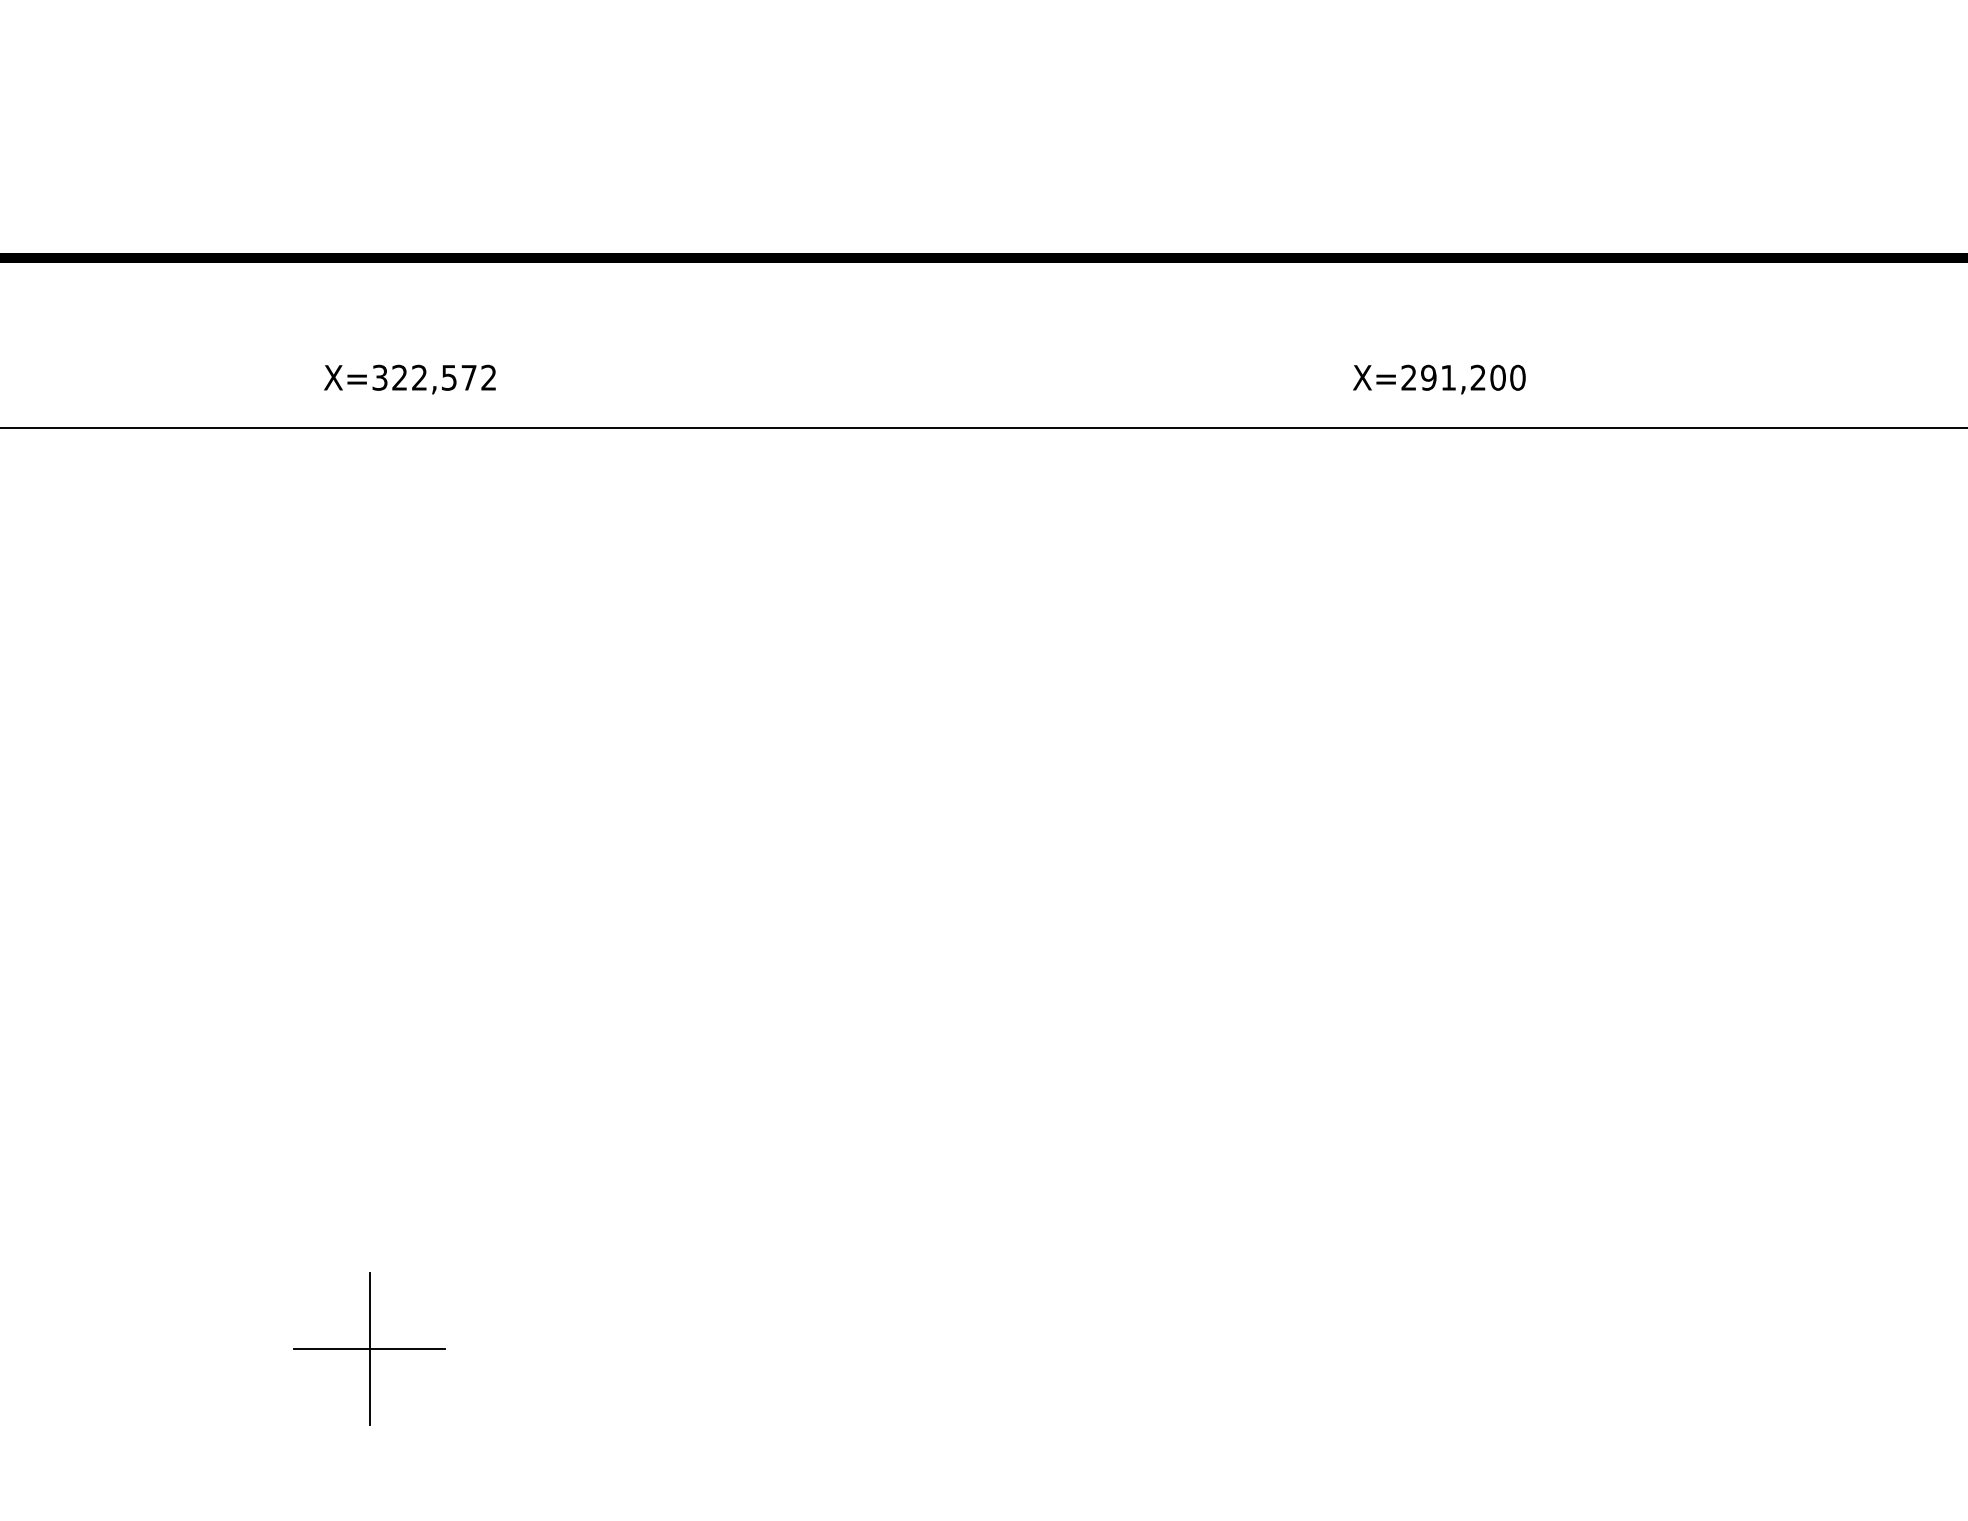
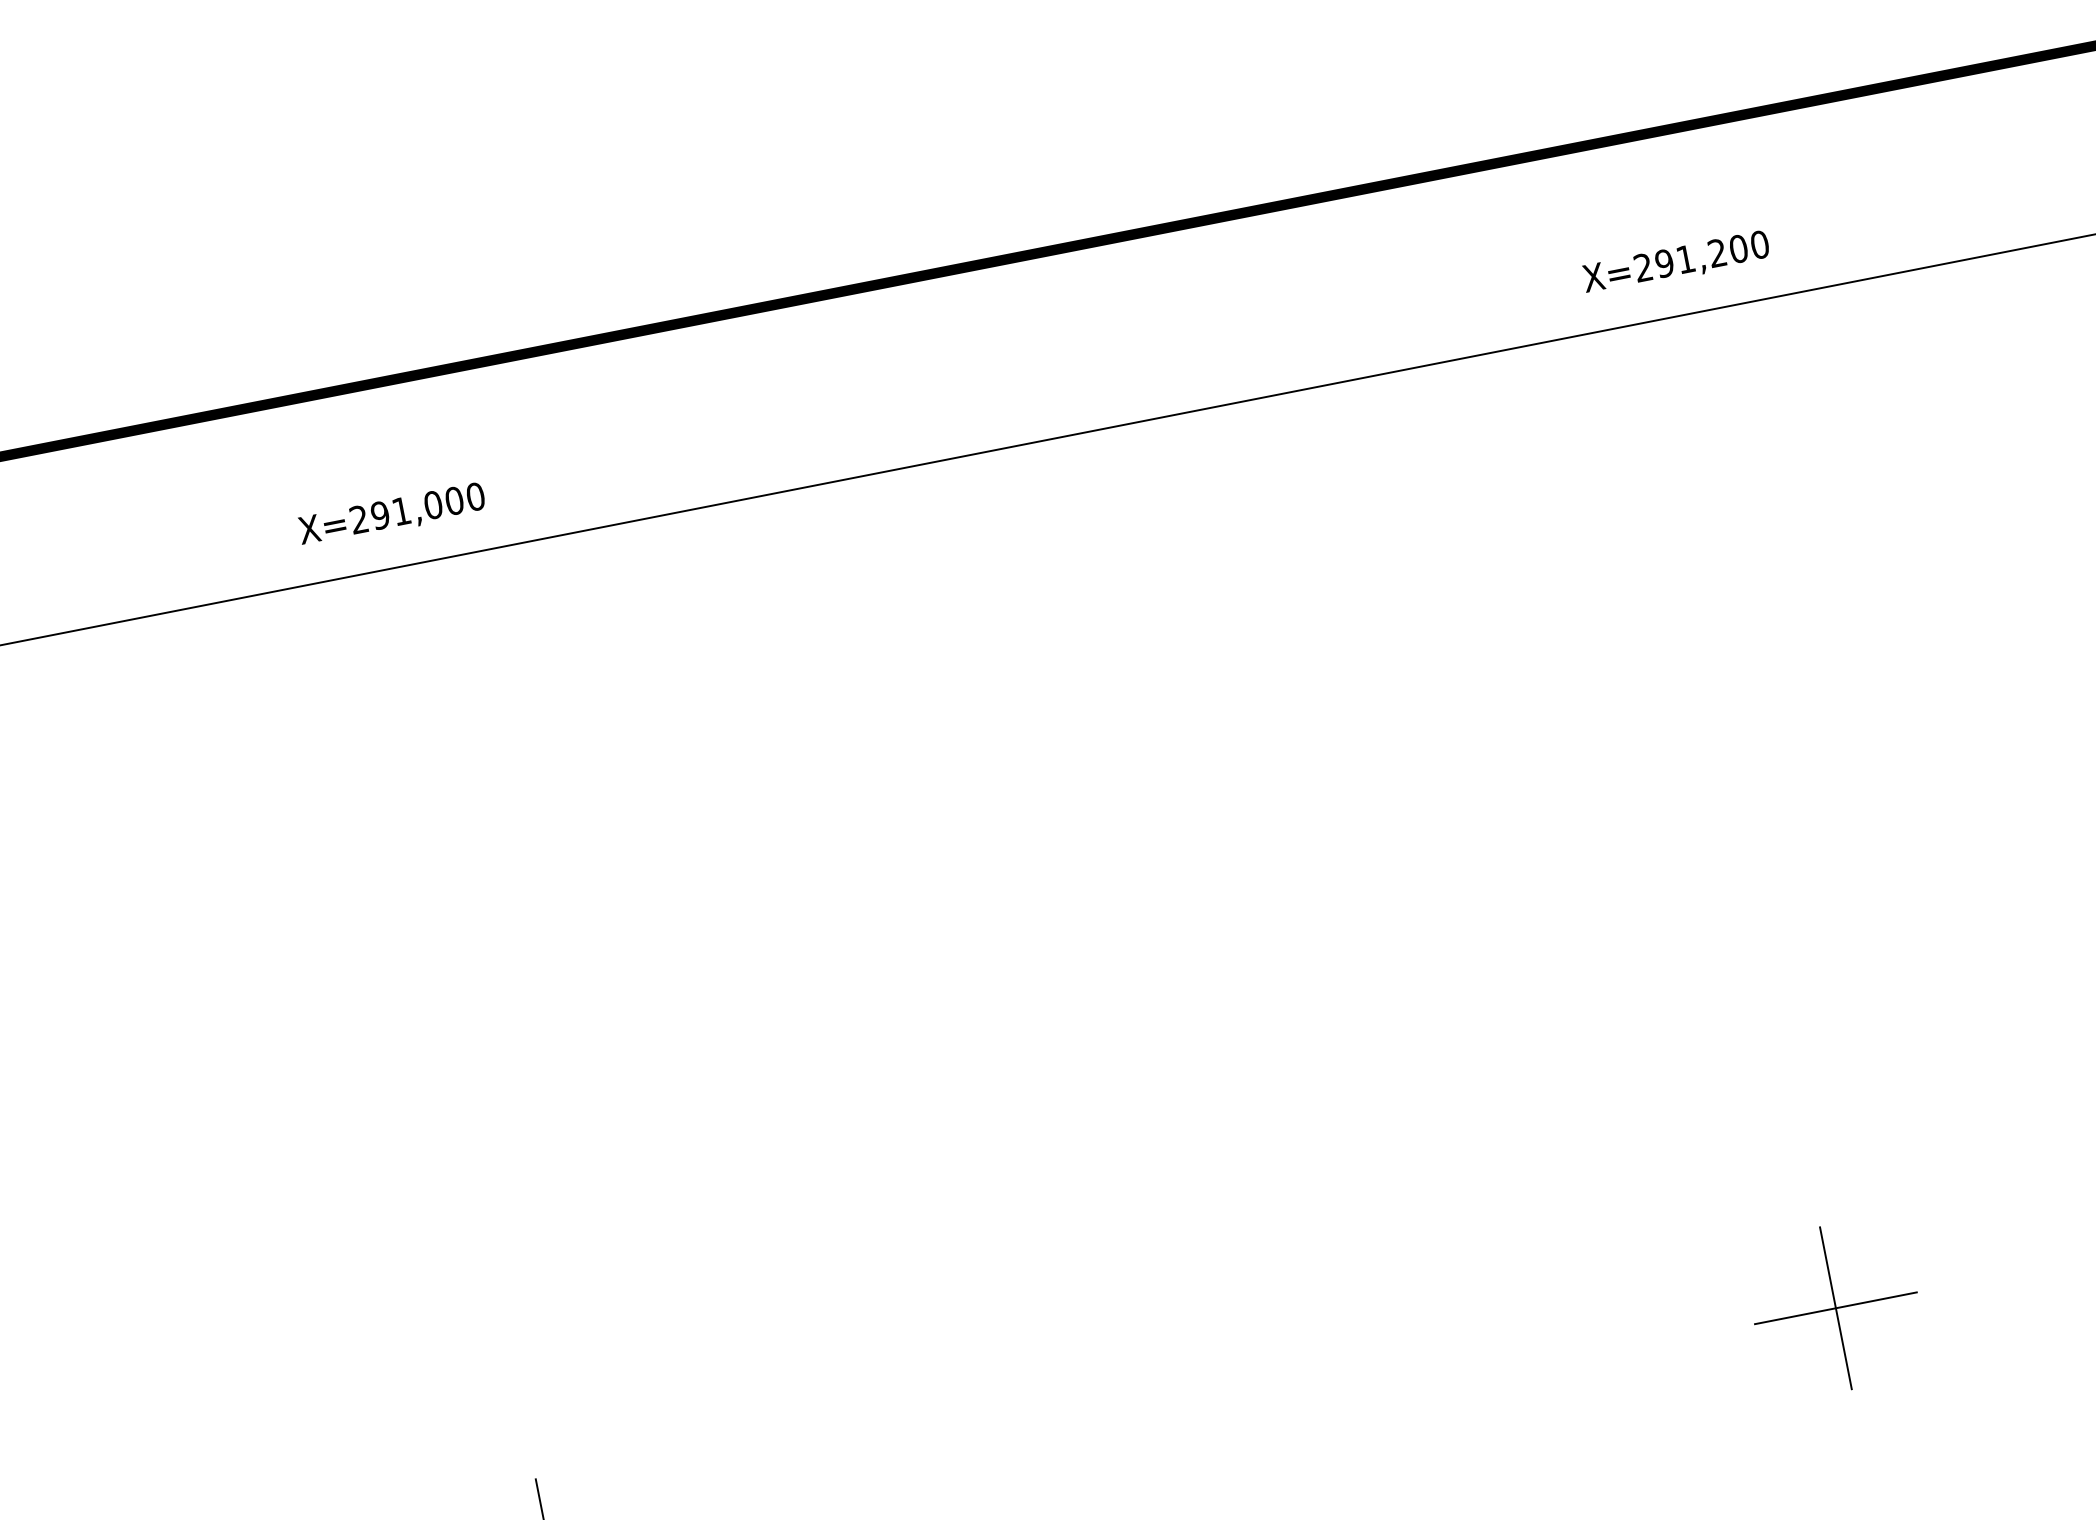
text: (434, 377) -> (417, 507), X=322,572 -> X=291,000
text: (1439, 379) -> (1676, 263), moved
part: (1570, 1348) -> (1835, 1307), added

